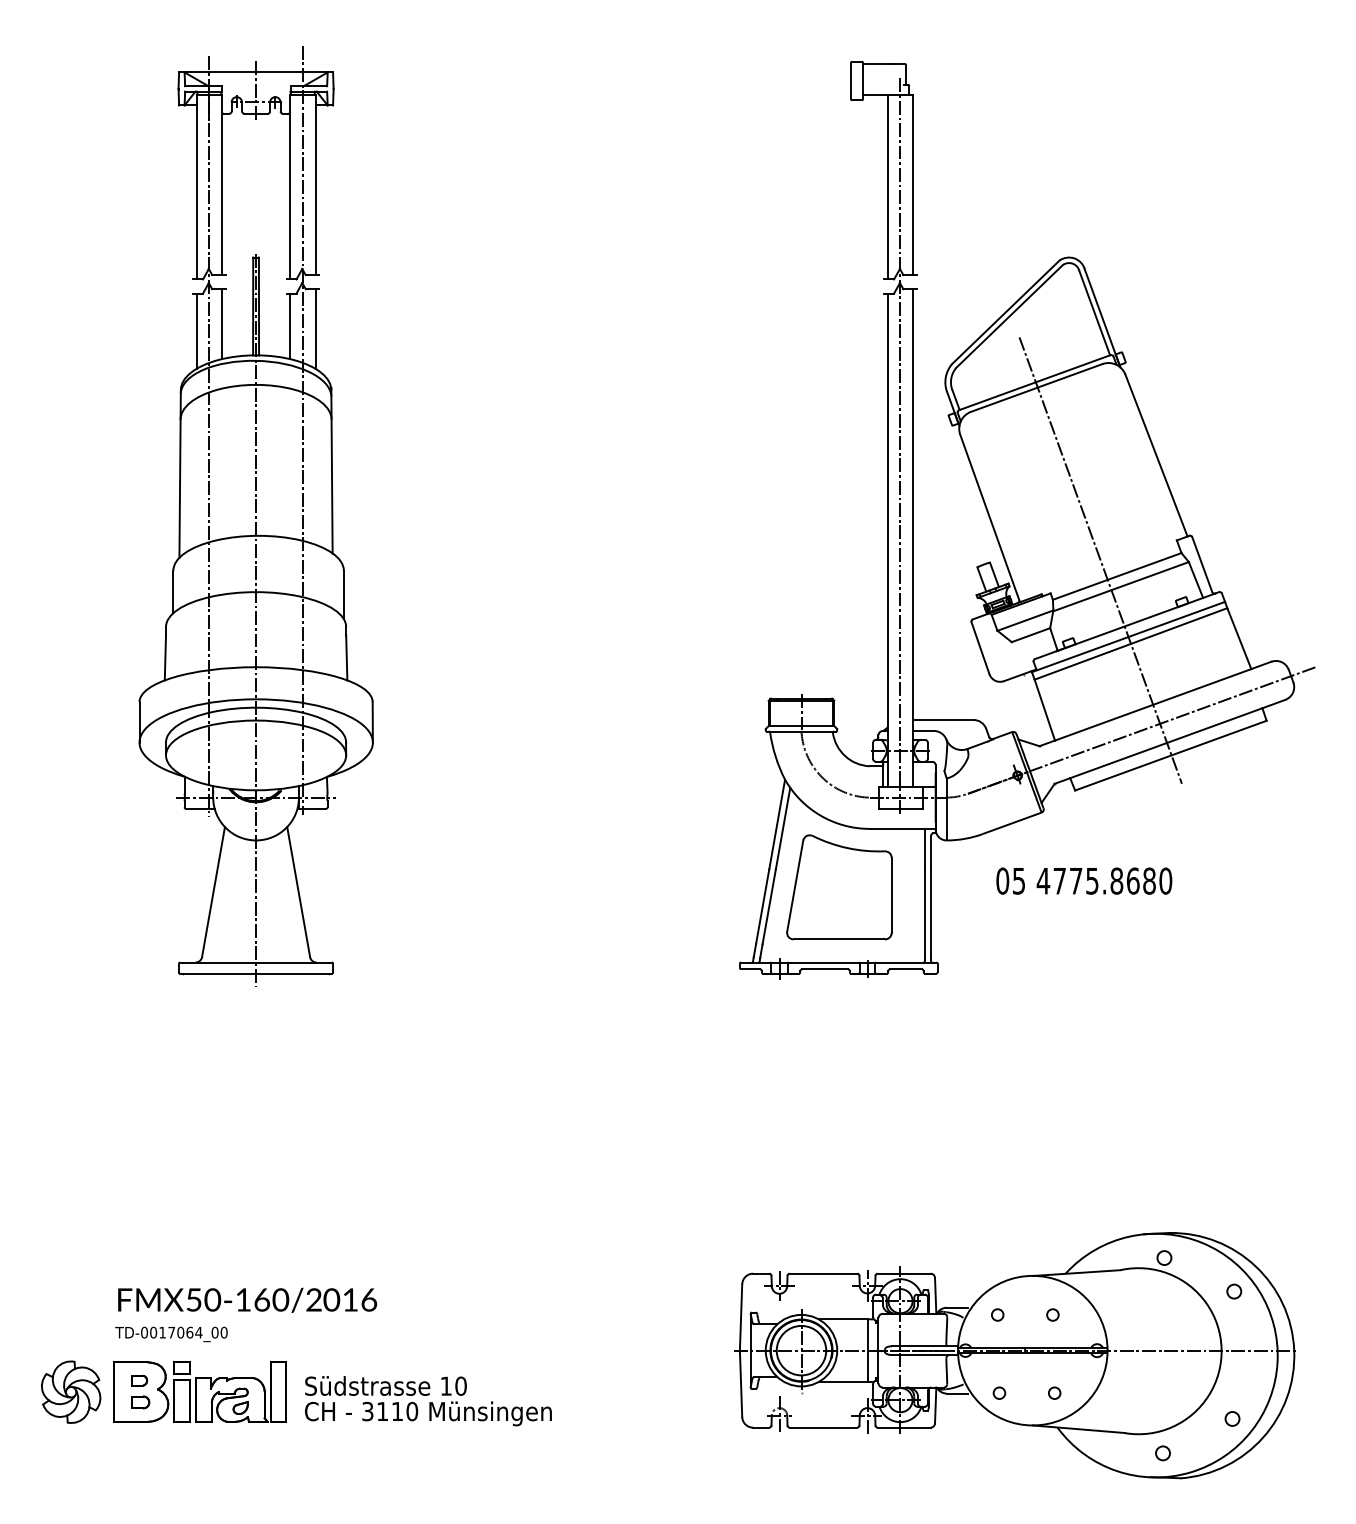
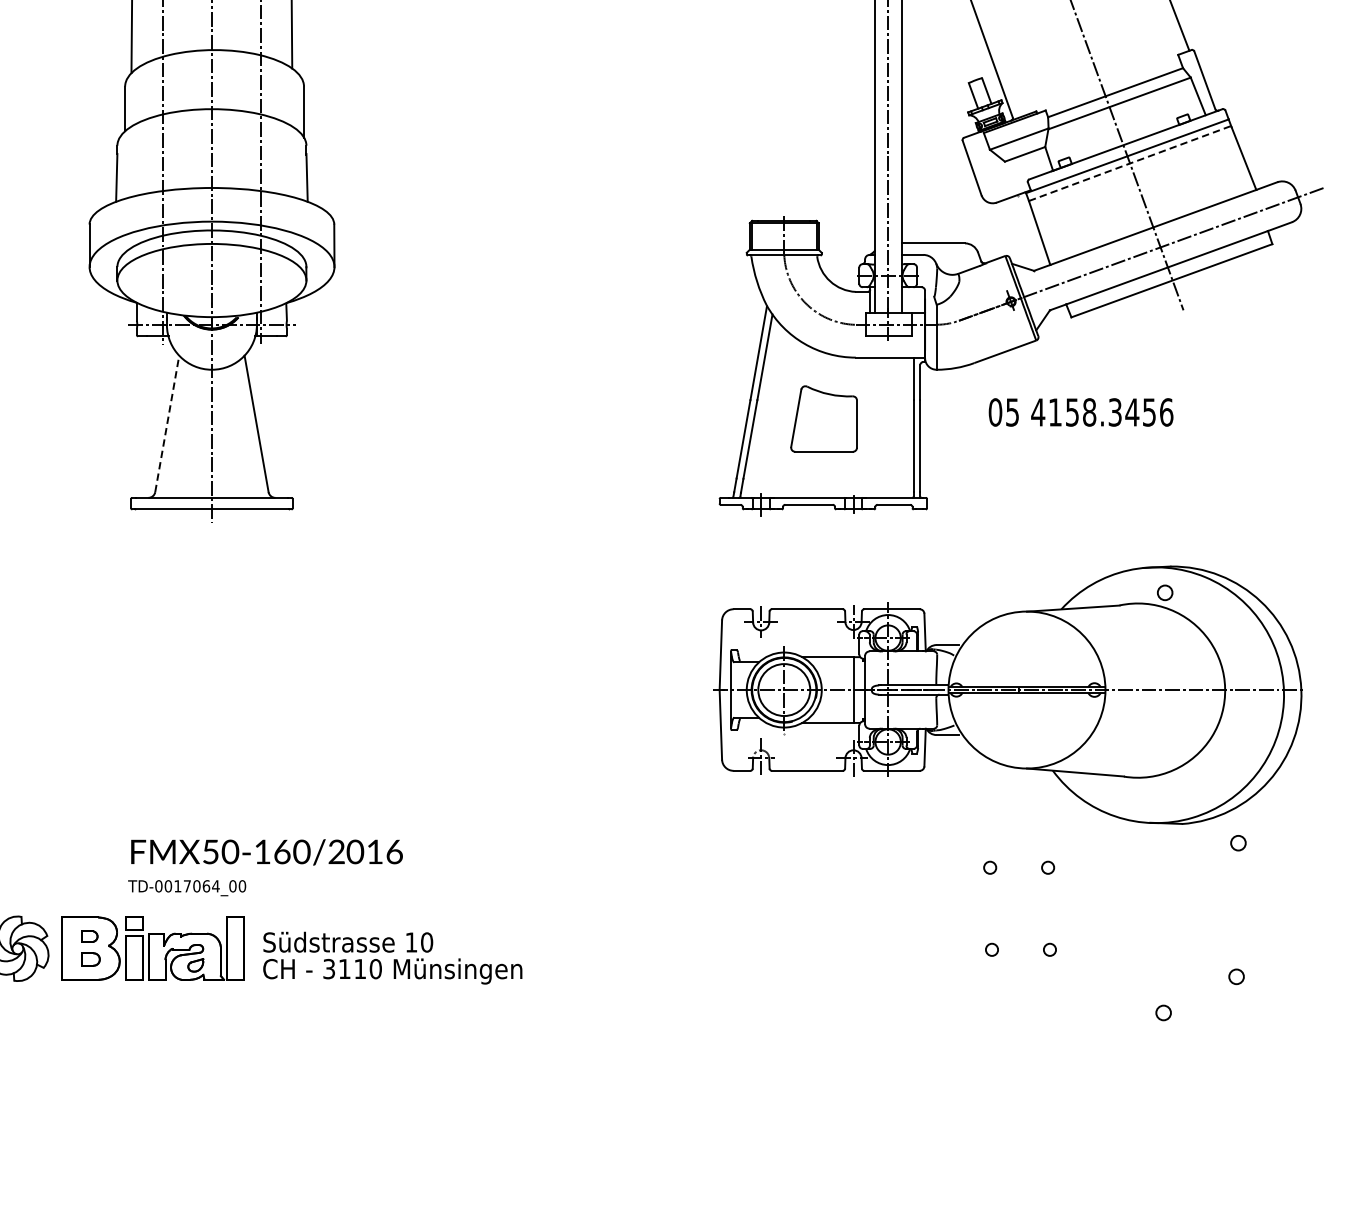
line: (1131, 643) -> (1130, 163), solid -> dashed
text: (1112, 880) -> (1110, 411), 4775.8680 -> 4158.3456
part: (839, 887) -> (824, 419), size x0.6
line: (213, 892) -> (167, 424), solid -> dashed
text: (246, 1314) -> (265, 867), moved
part: (1014, 1355) -> (1007, 695), moved

